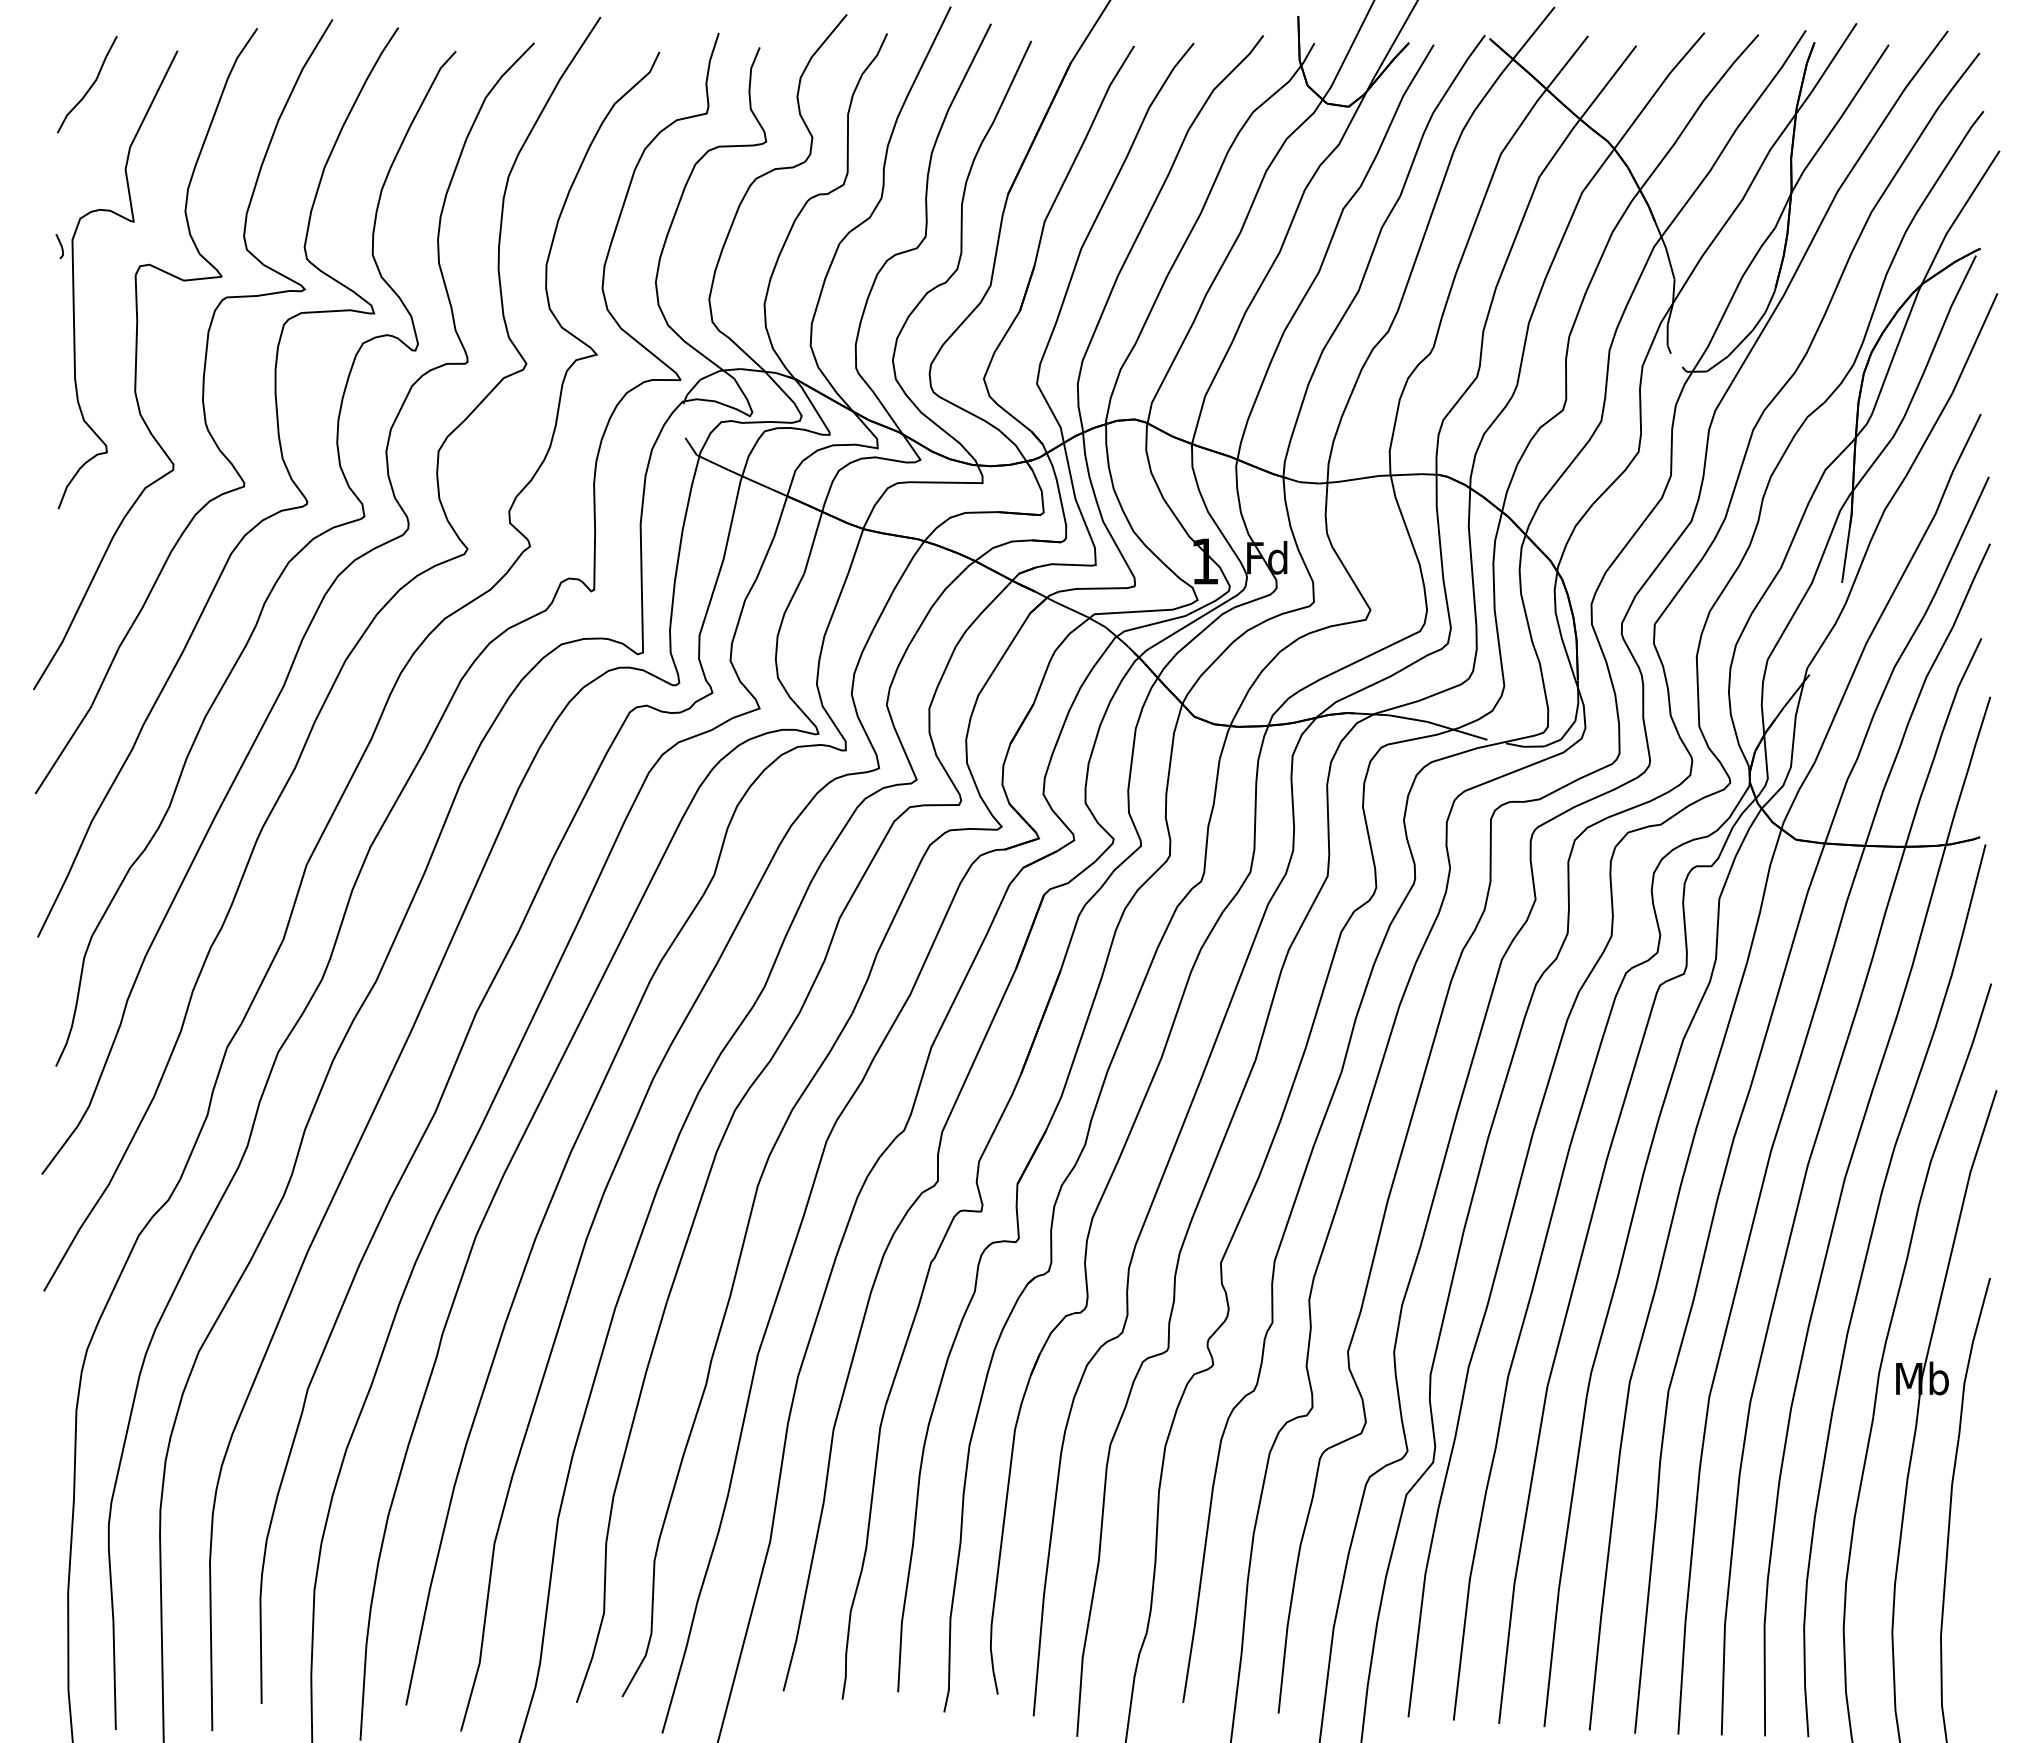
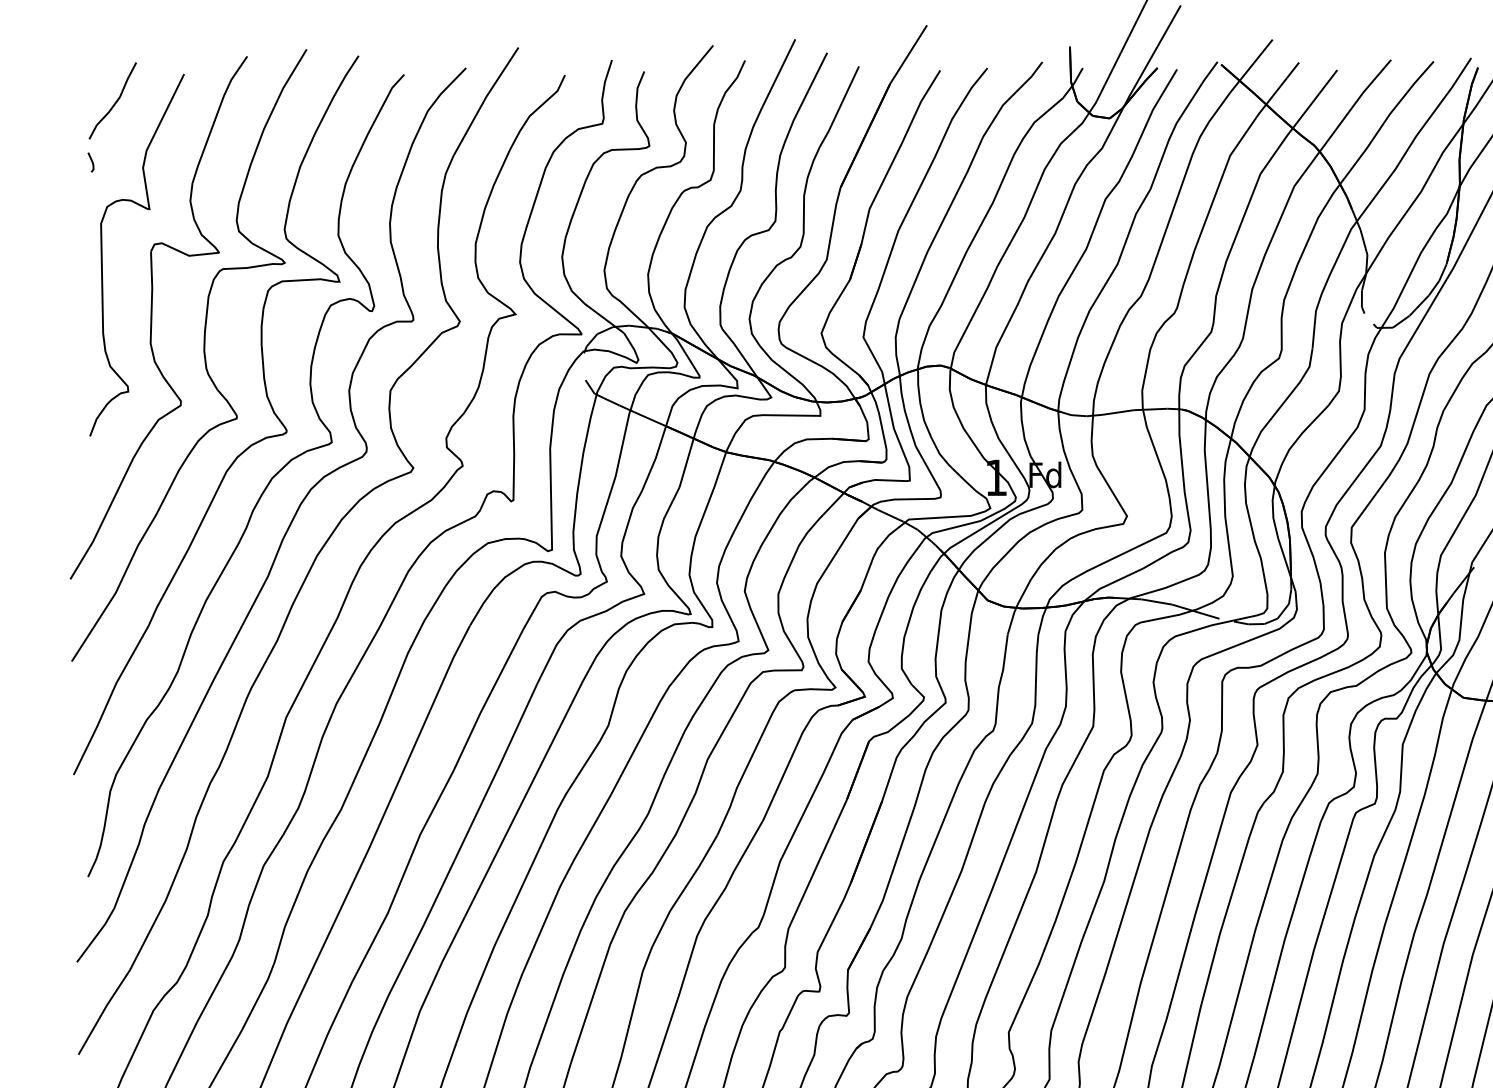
line: (60, 246) -> (91, 162), moved

